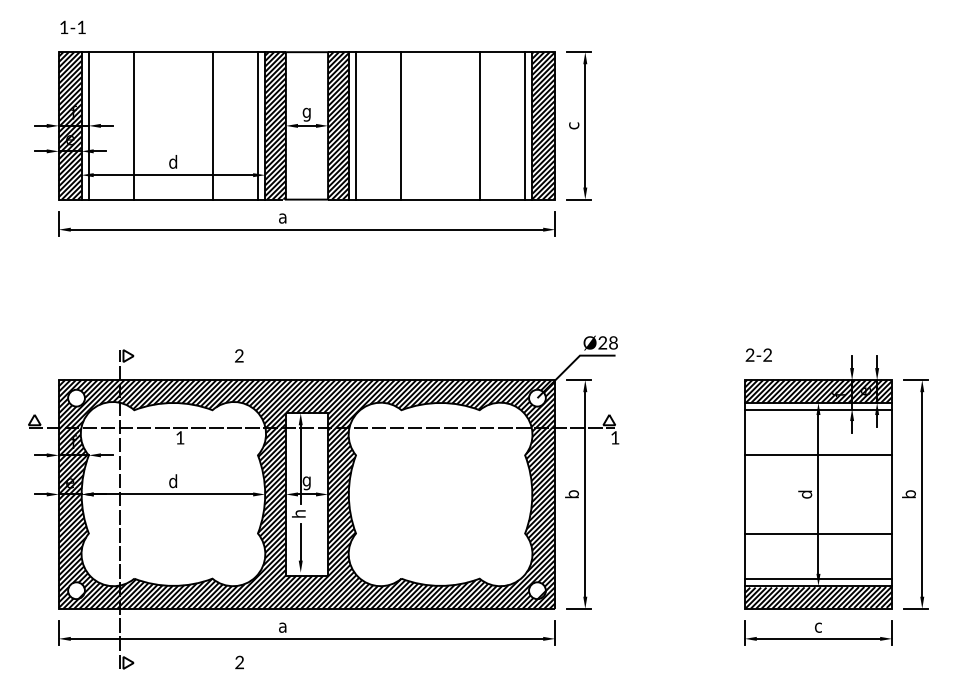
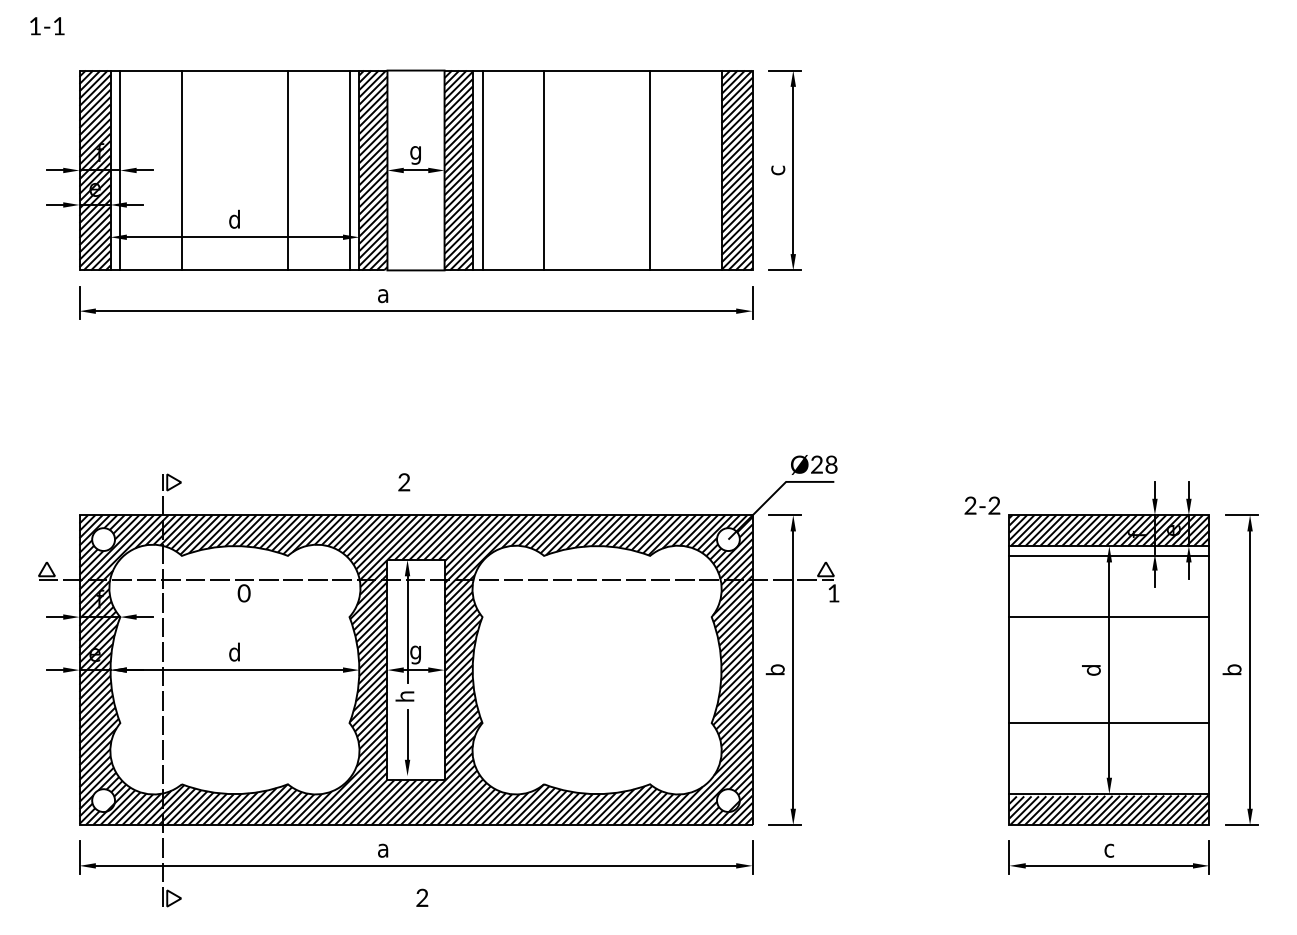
text: (72, 26) -> (46, 24), moved
line: (525, 125) -> (712, 169), removed
text: (758, 354) -> (981, 504), moved
text: (239, 355) -> (404, 481), moved
text: (179, 437) -> (243, 592), 1 -> 0
line: (818, 578) -> (1109, 784), removed
text: (239, 662) -> (422, 897), moved

